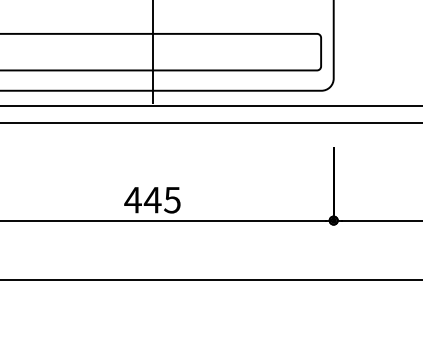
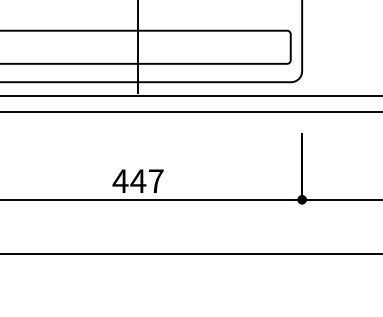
text: (172, 200) -> (156, 181), 445 -> 447

